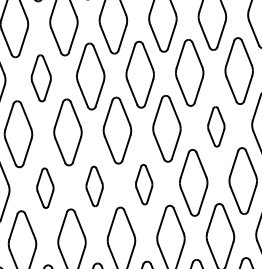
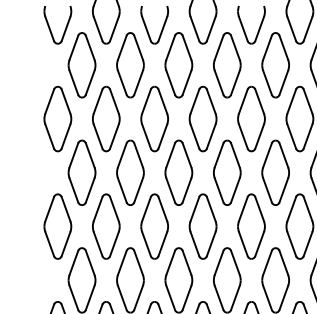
part: (41, 77) -> (106, 118), size x1.43
part: (216, 126) -> (275, 172), size x1.67
part: (143, 184) -> (202, 226), size x1.67
part: (94, 186) -> (154, 226), size x1.67
part: (45, 188) -> (106, 226), size x1.67

